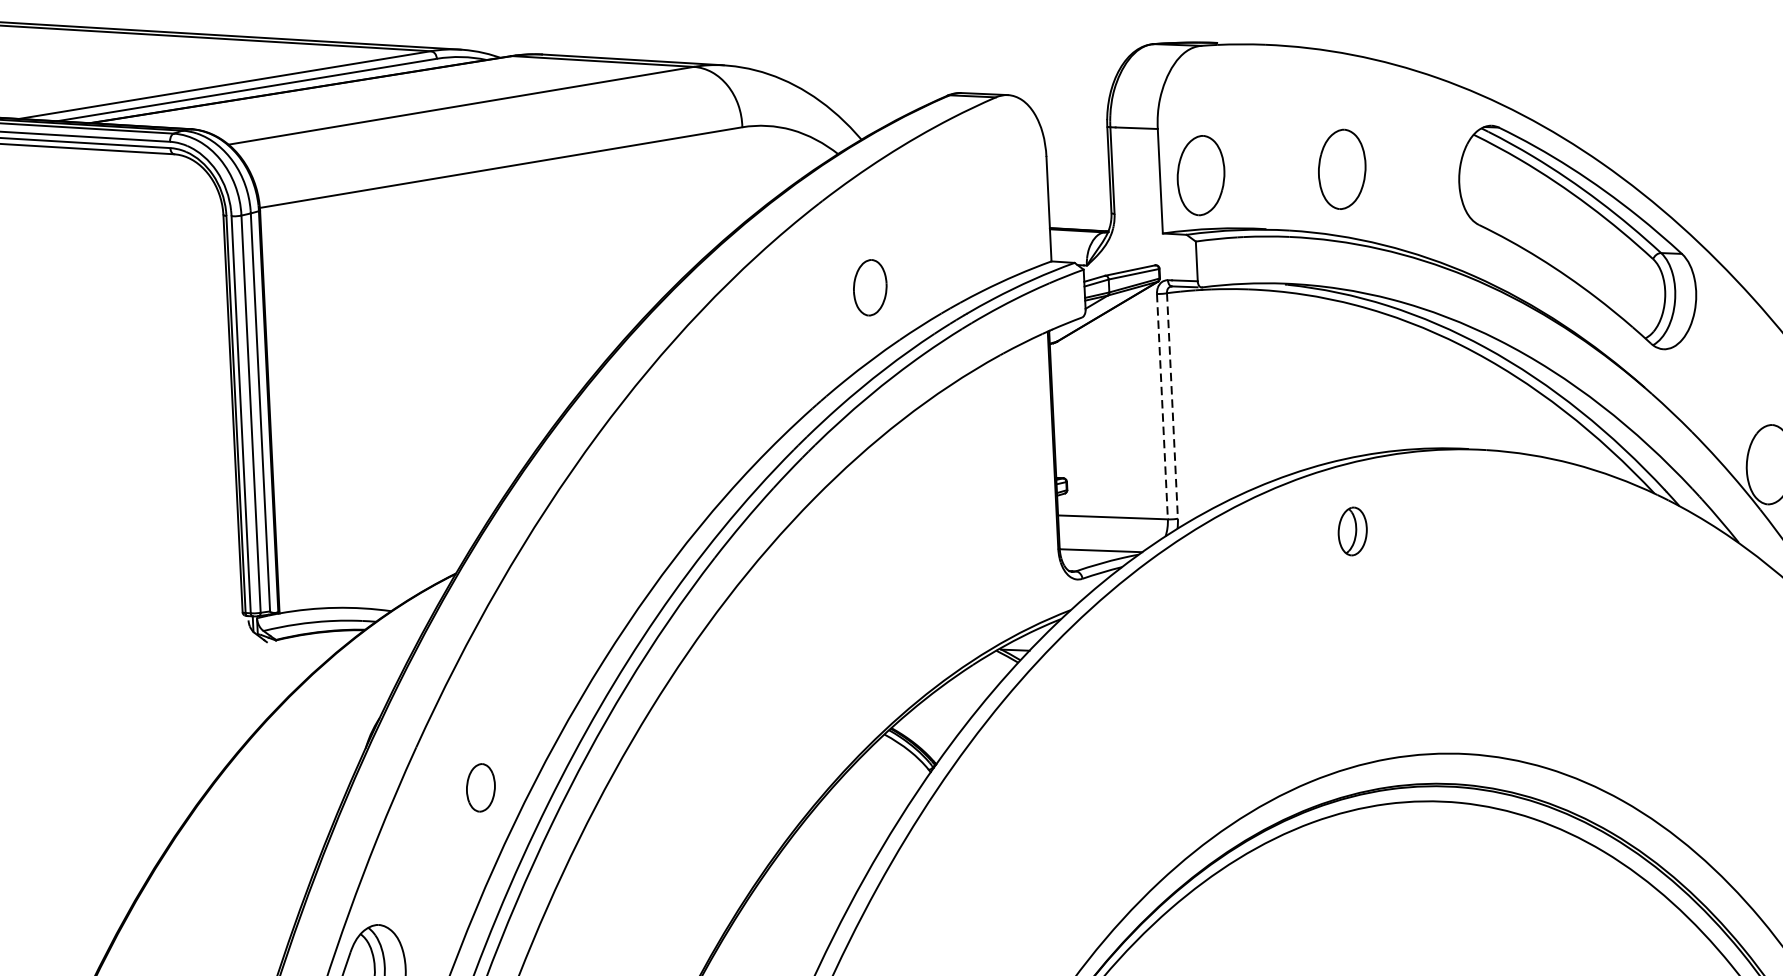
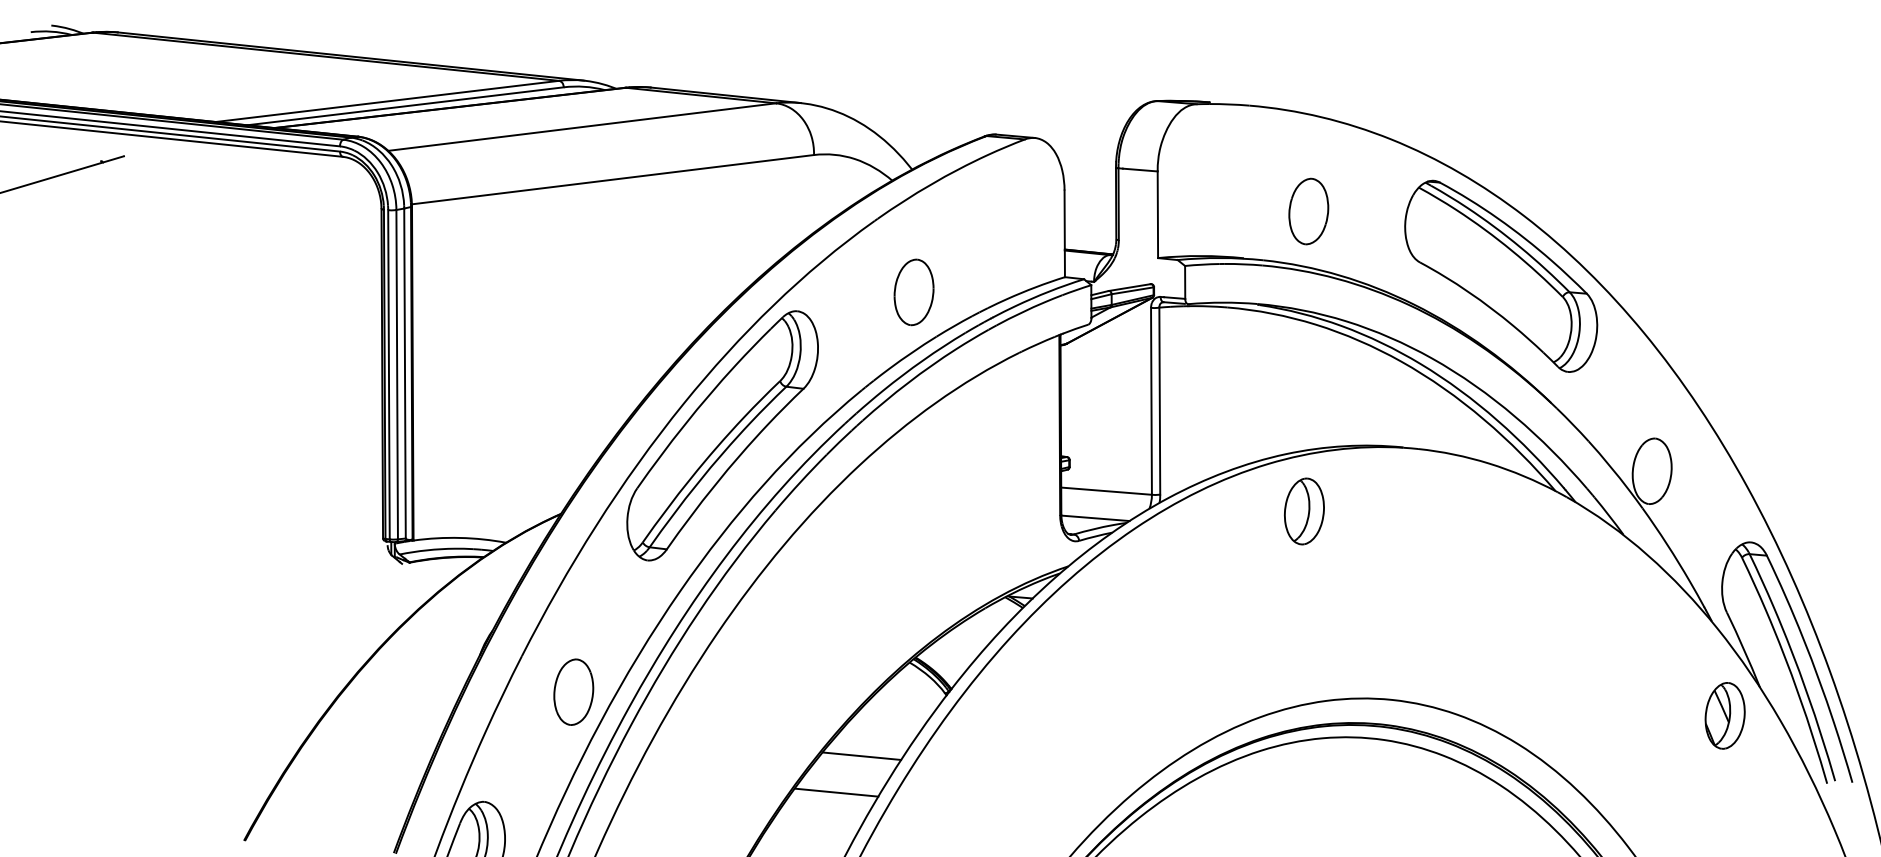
part: (1200, 175) -> (1191, 211), removed
part: (869, 287) -> (913, 292), size x1.43
line: (1162, 406) -> (1151, 401), dashed -> solid
line: (1172, 406) -> (1159, 401), dashed -> solid
part: (646, 470) -> (722, 435), added
part: (1352, 531) -> (1304, 511), size x1.67
part: (480, 787) -> (573, 691), size x1.67
line: (831, 849) -> (861, 755), added
line: (803, 895) -> (836, 792), added

